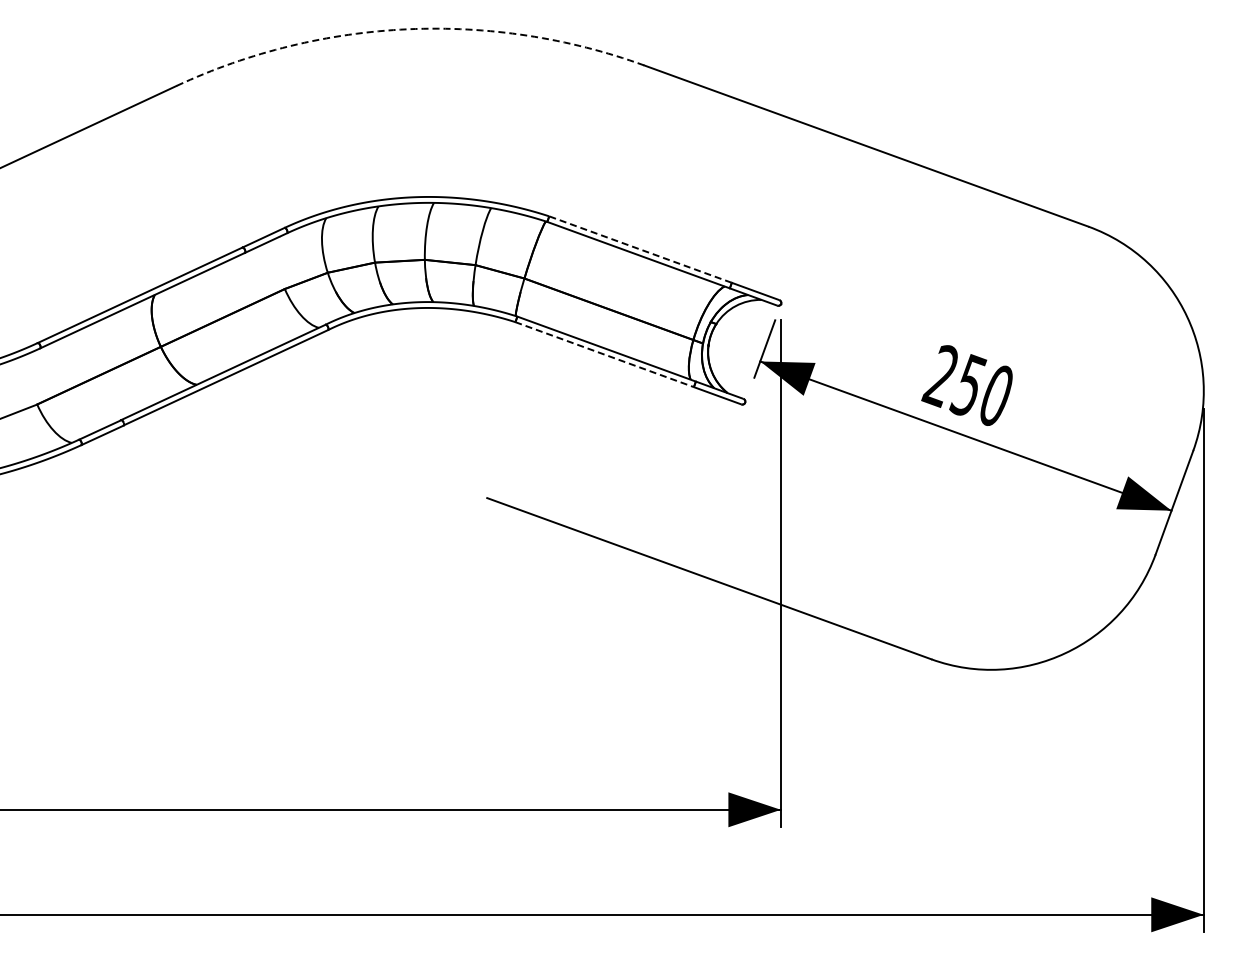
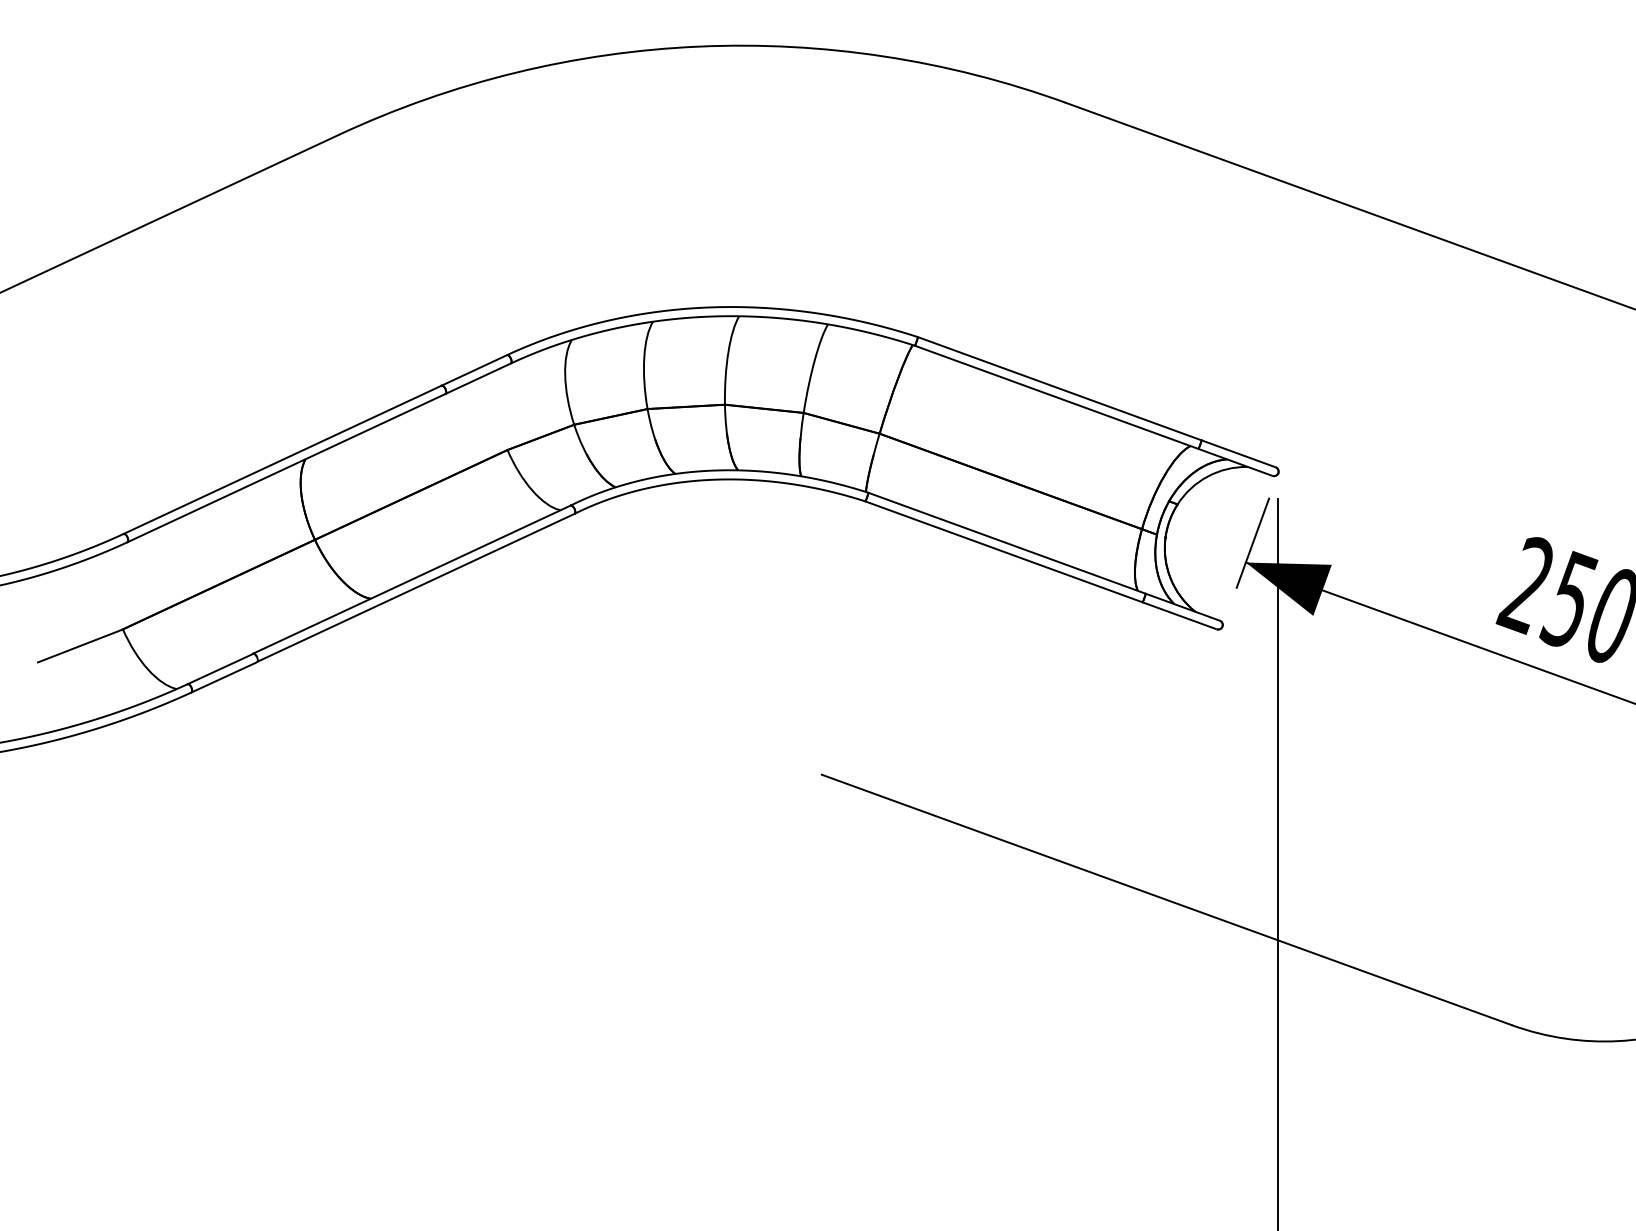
arc: (408, 29) -> (699, 46), dashed -> solid
line: (639, 249) -> (1058, 388), dashed -> solid
line: (604, 354) -> (1003, 551), dashed -> solid

